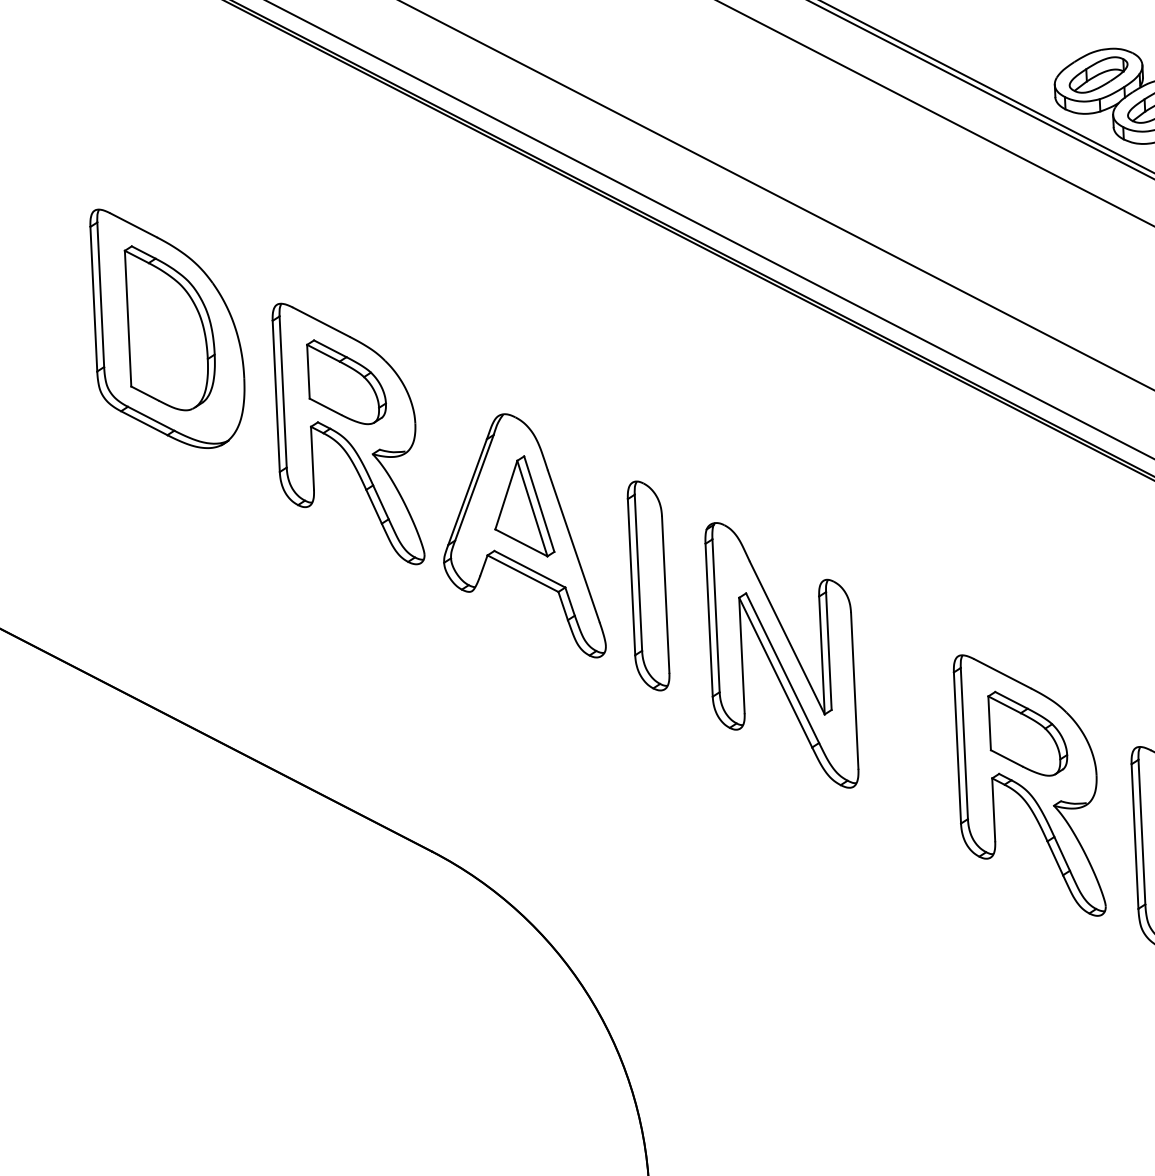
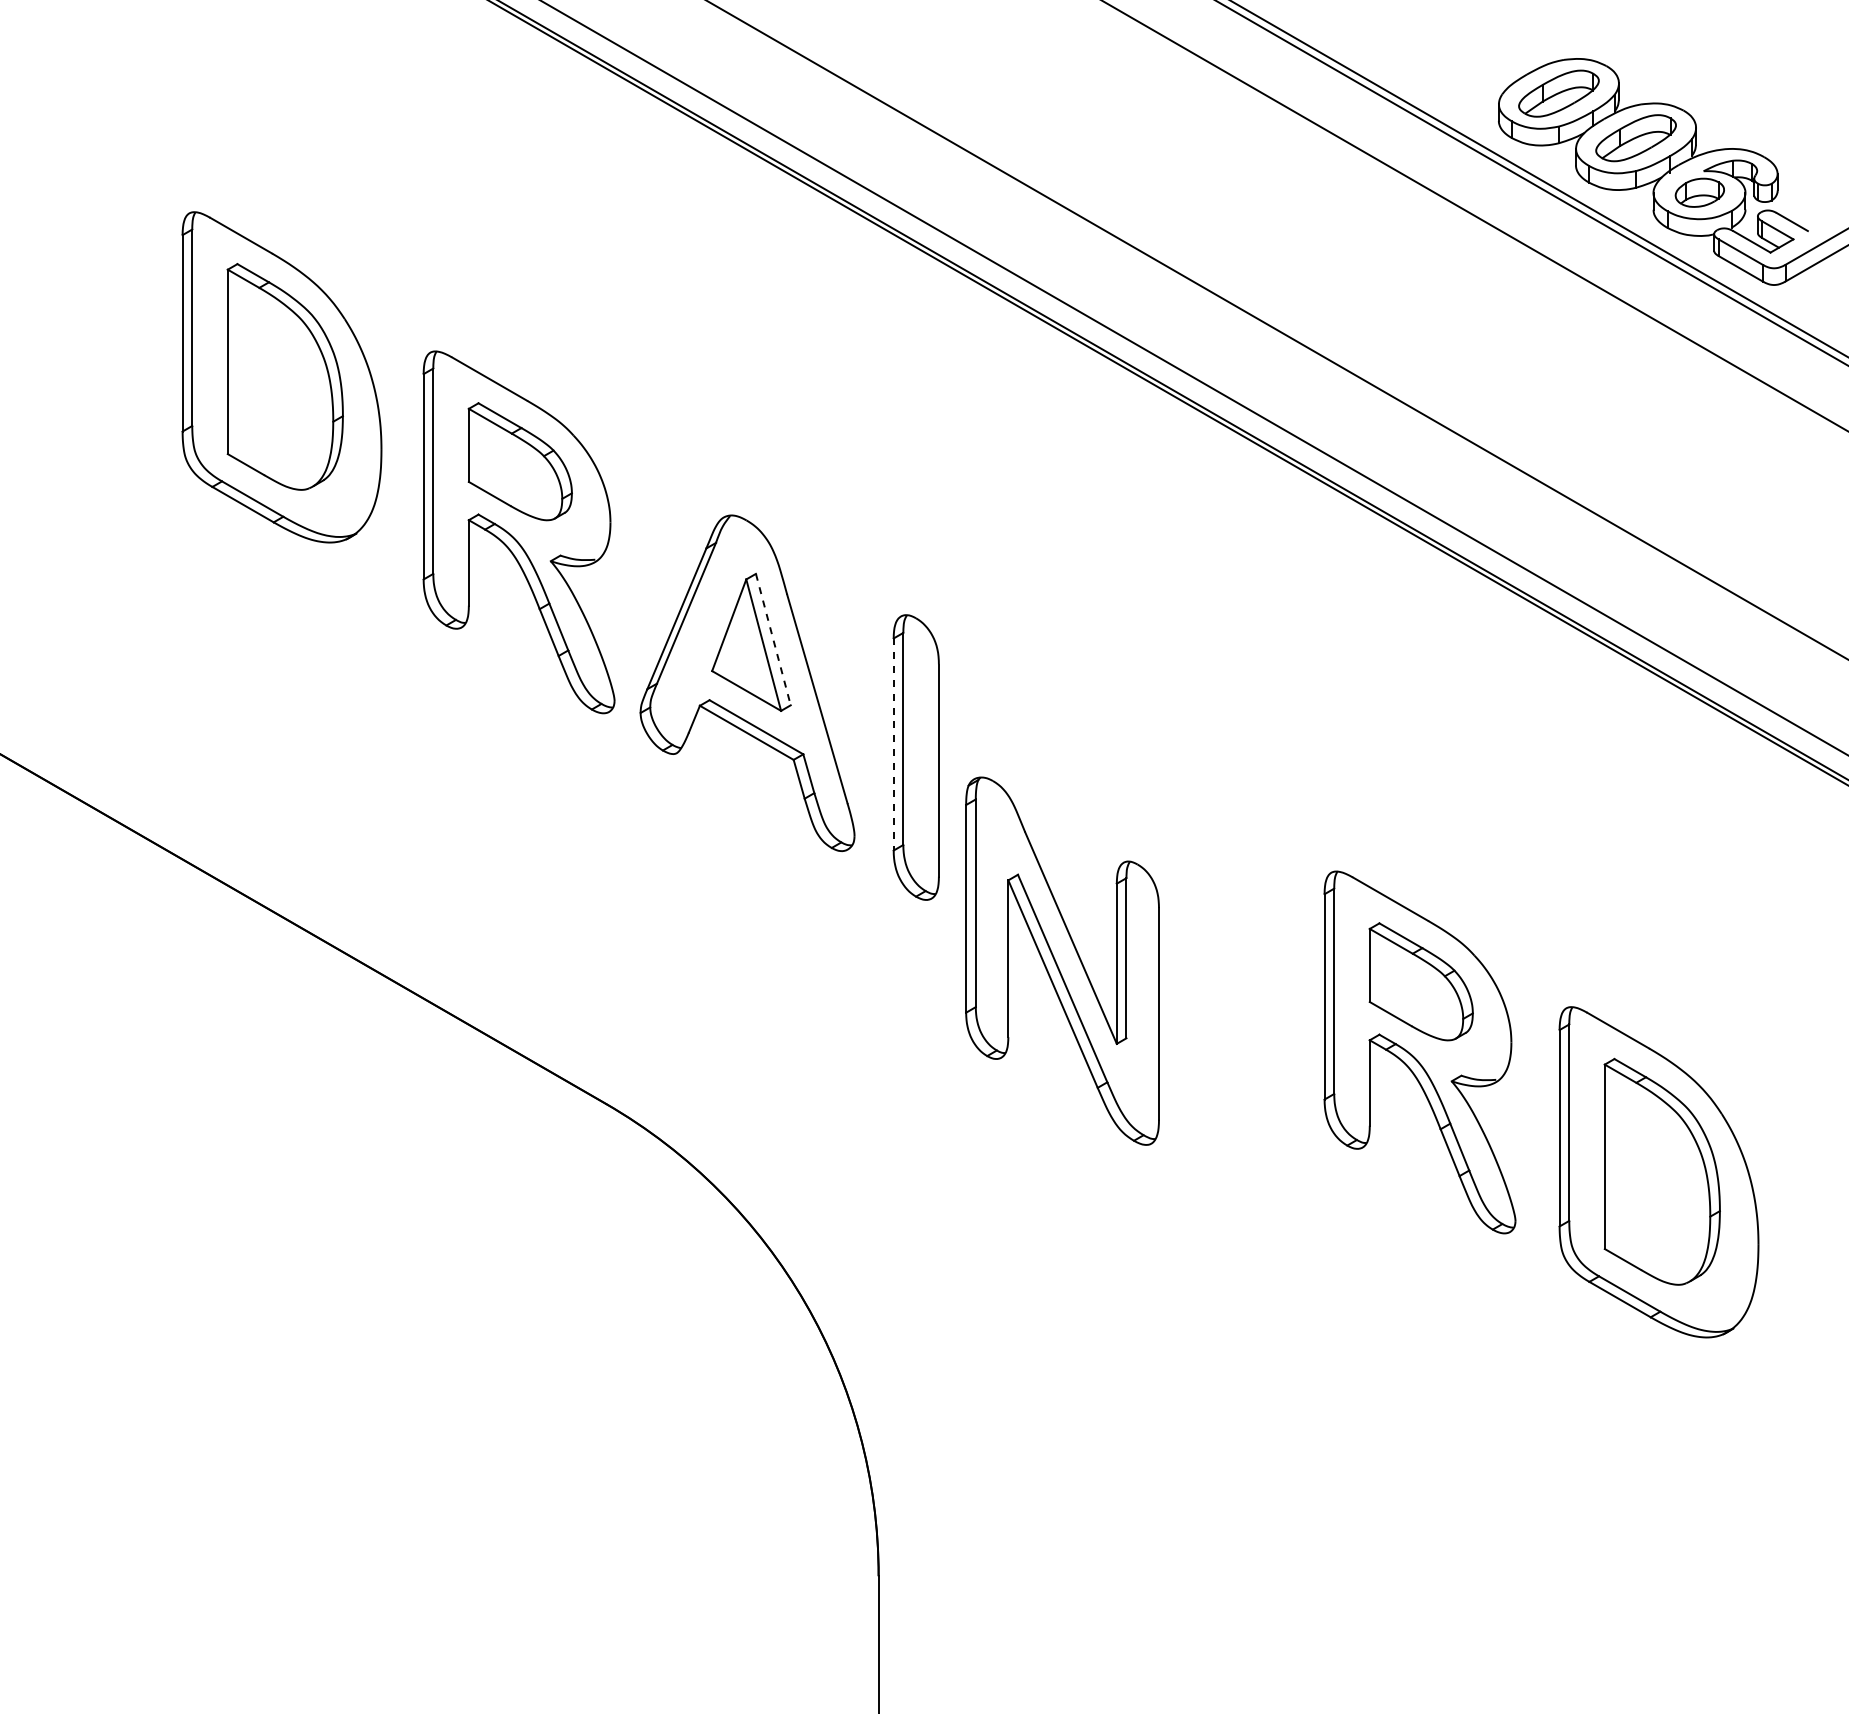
line: (539, 504) -> (773, 639), solid -> dashed
line: (631, 577) -> (893, 745), solid -> dashed
part: (781, 654) -> (1062, 960), moved

